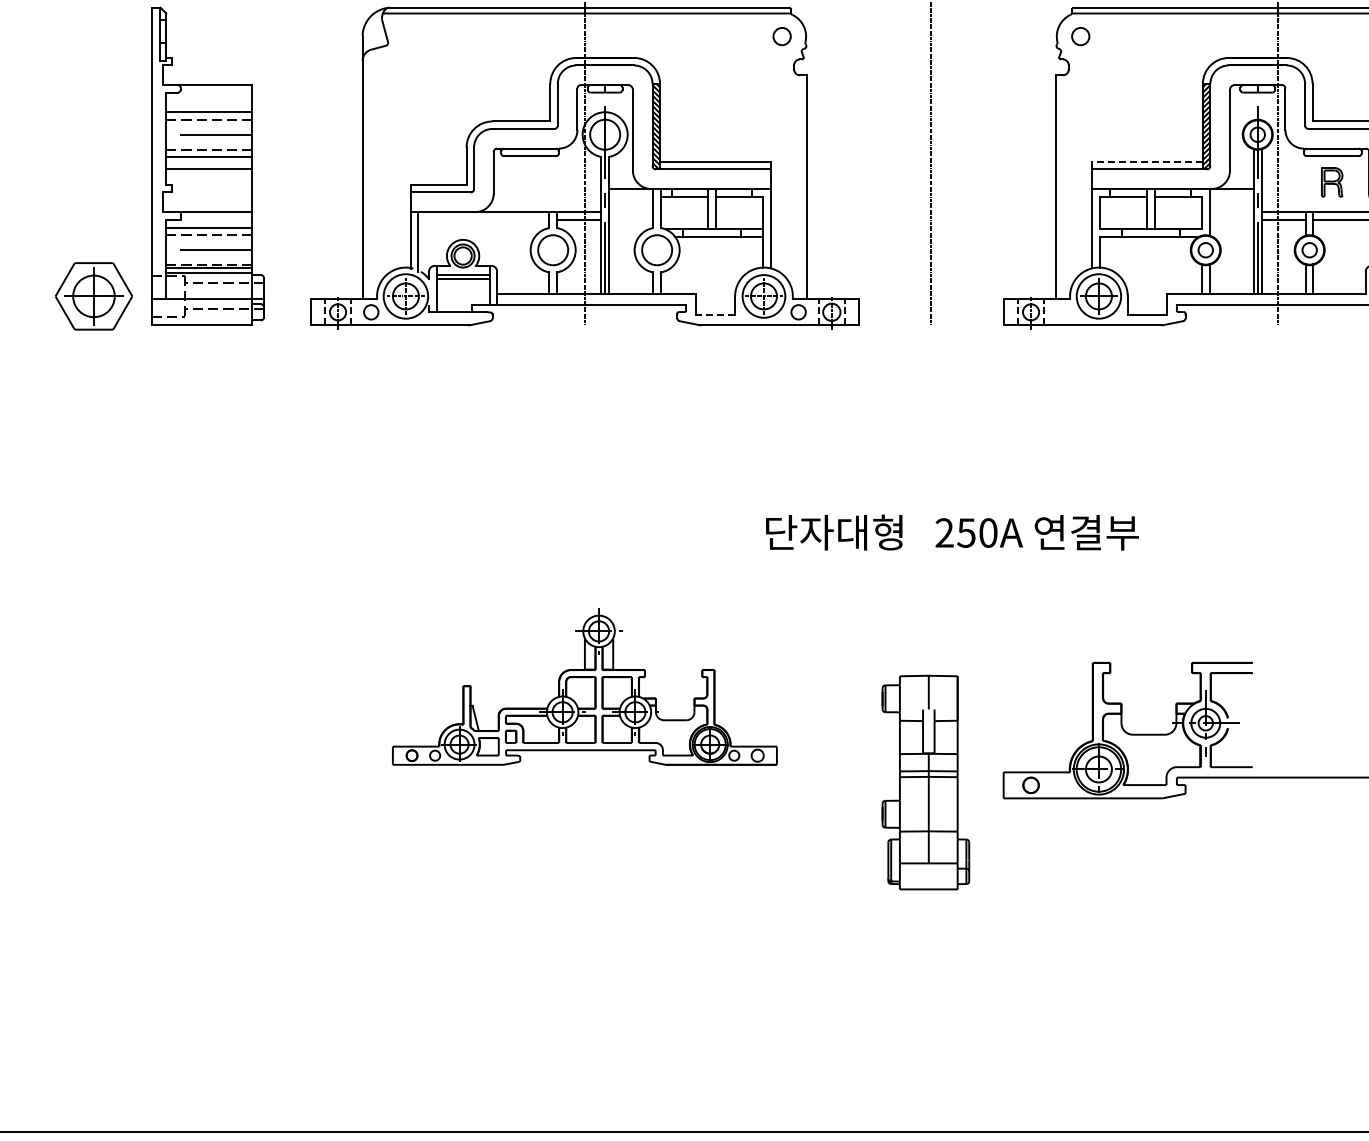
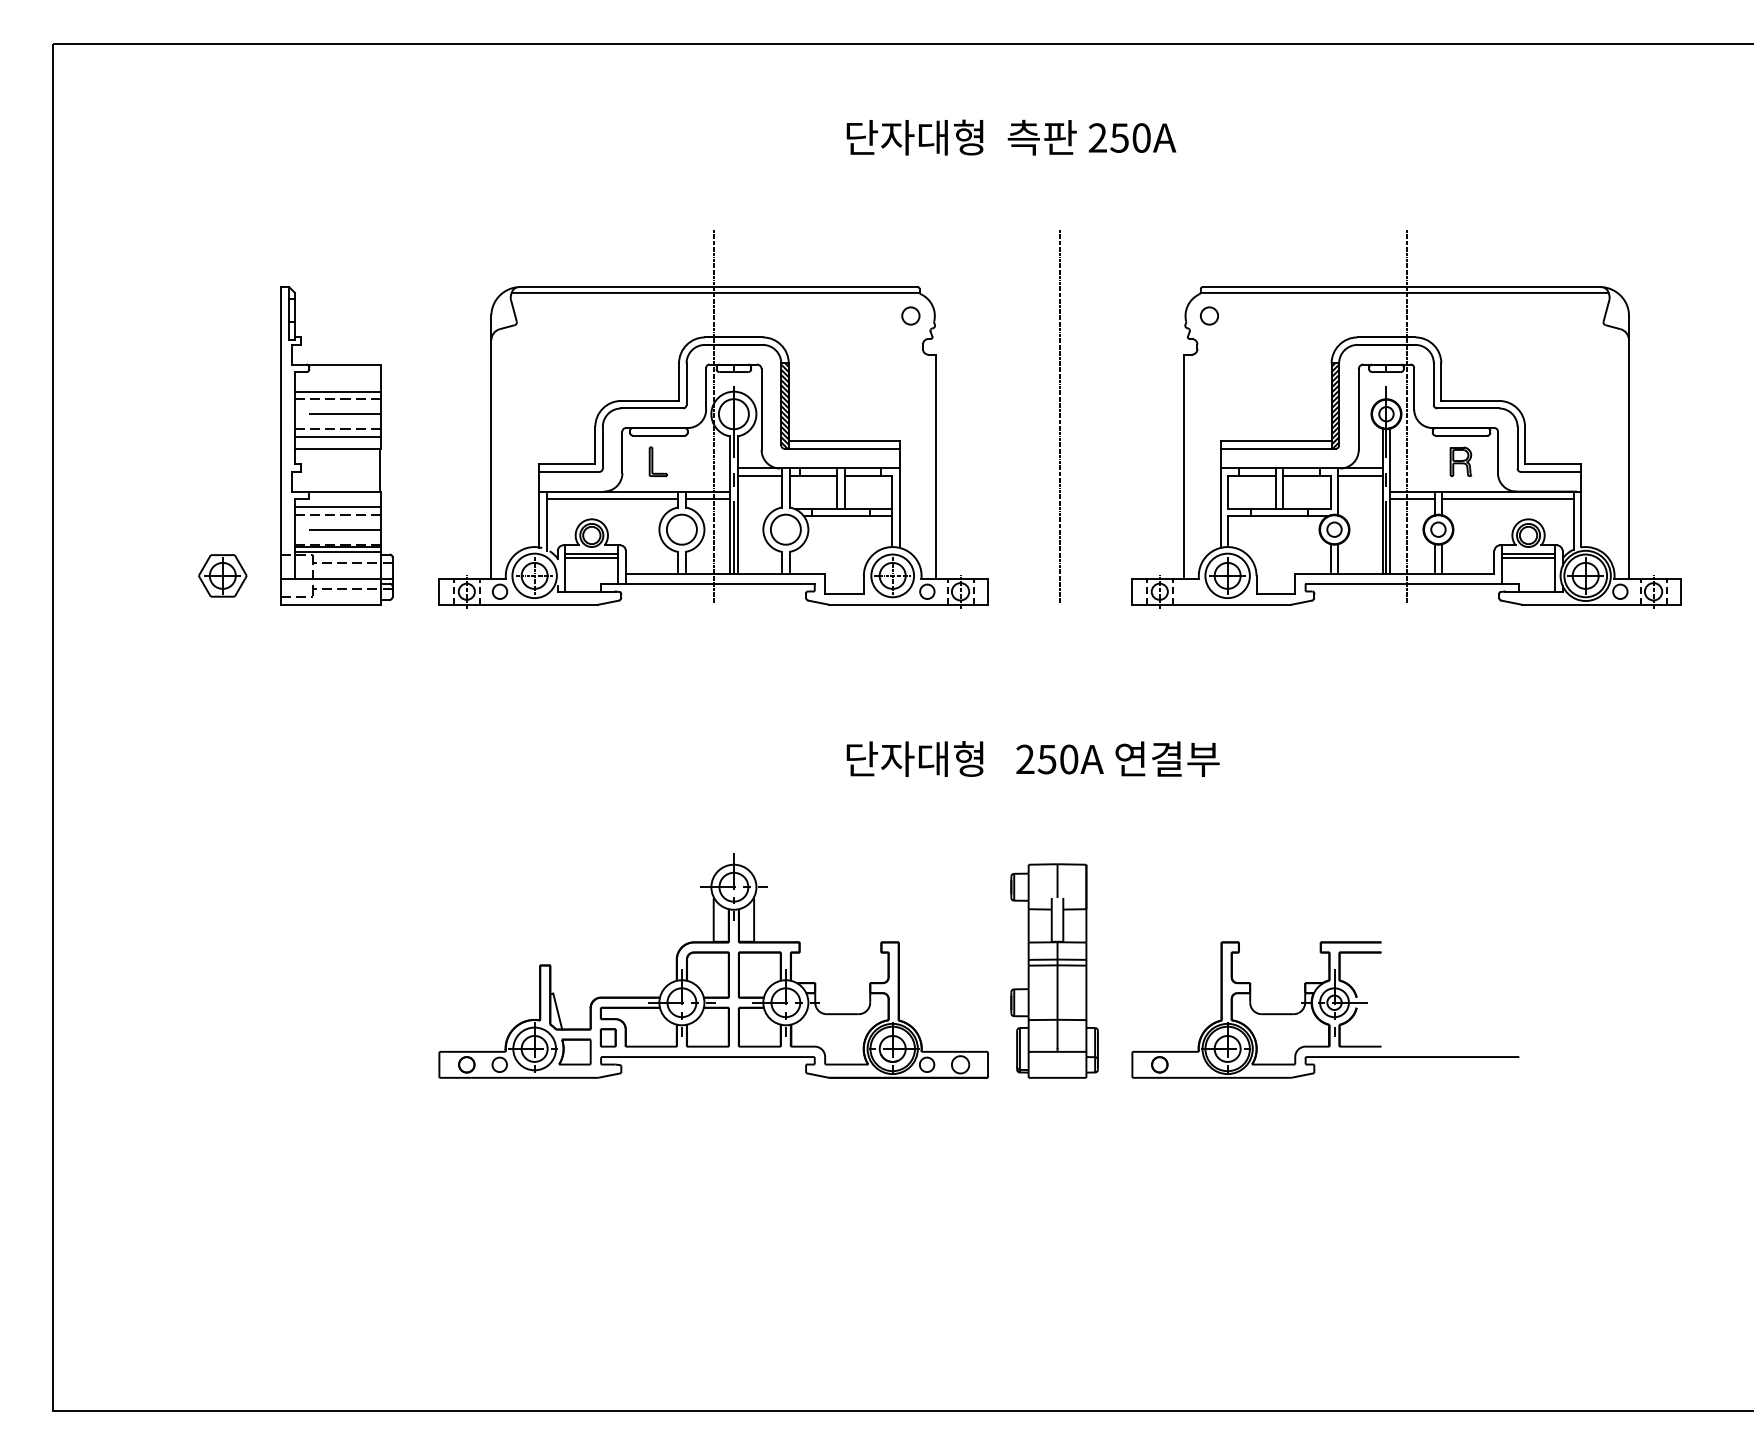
line: (1146, 162) -> (1275, 441), dashed -> solid
part: (528, 182) -> (657, 461), added
line: (630, 197) -> (759, 476), added
line: (1231, 197) -> (1360, 476), added
line: (483, 220) -> (612, 499), added
part: (93, 296) -> (222, 575), size x0.62
line: (715, 315) -> (844, 594), dashed -> solid
text: (951, 532) -> (1032, 758), moved
part: (584, 686) -> (713, 965), size x1.43
part: (925, 782) -> (1054, 970), moved

